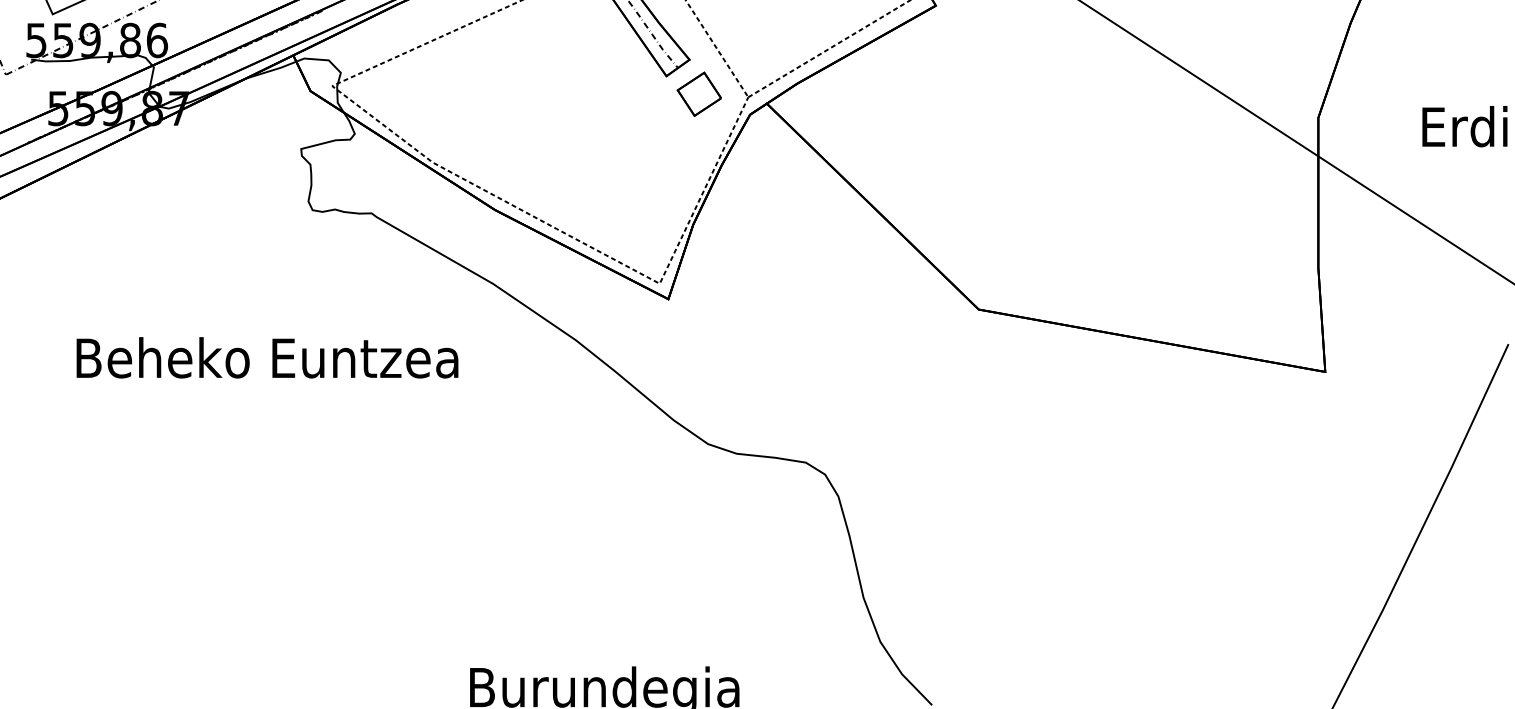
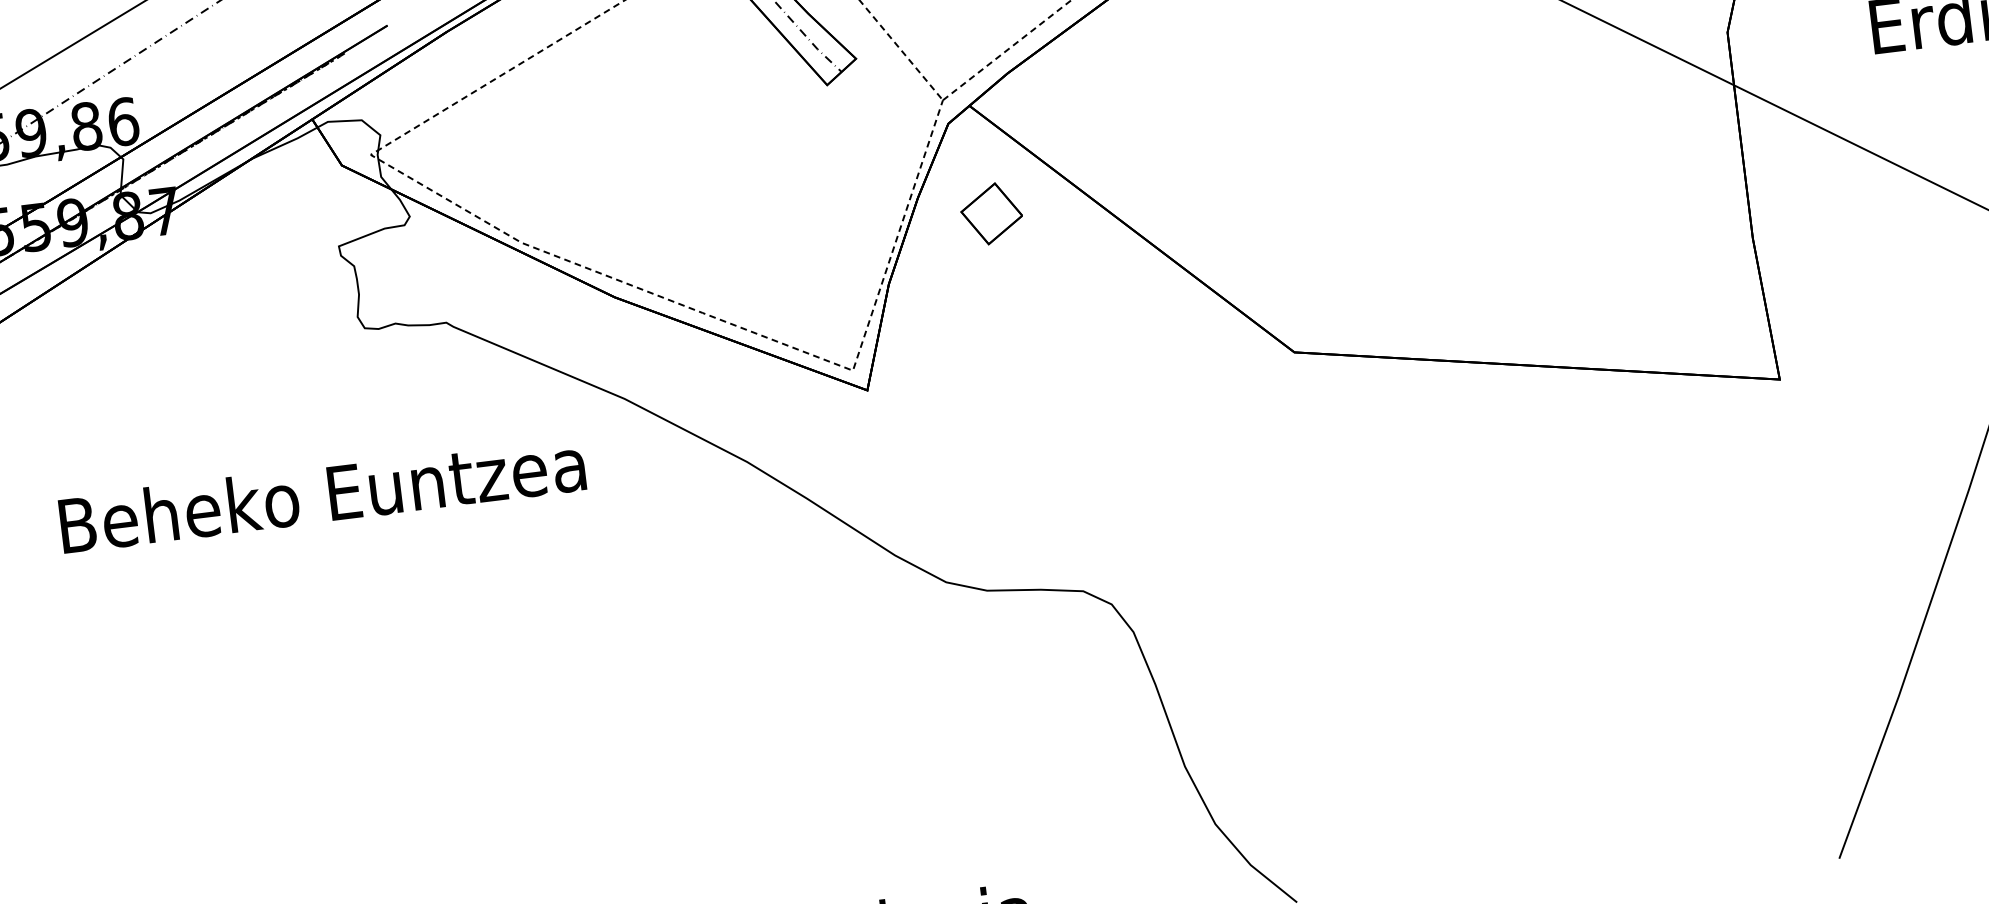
part: (698, 93) -> (990, 212), moved
text: (267, 357) -> (322, 493), moved

